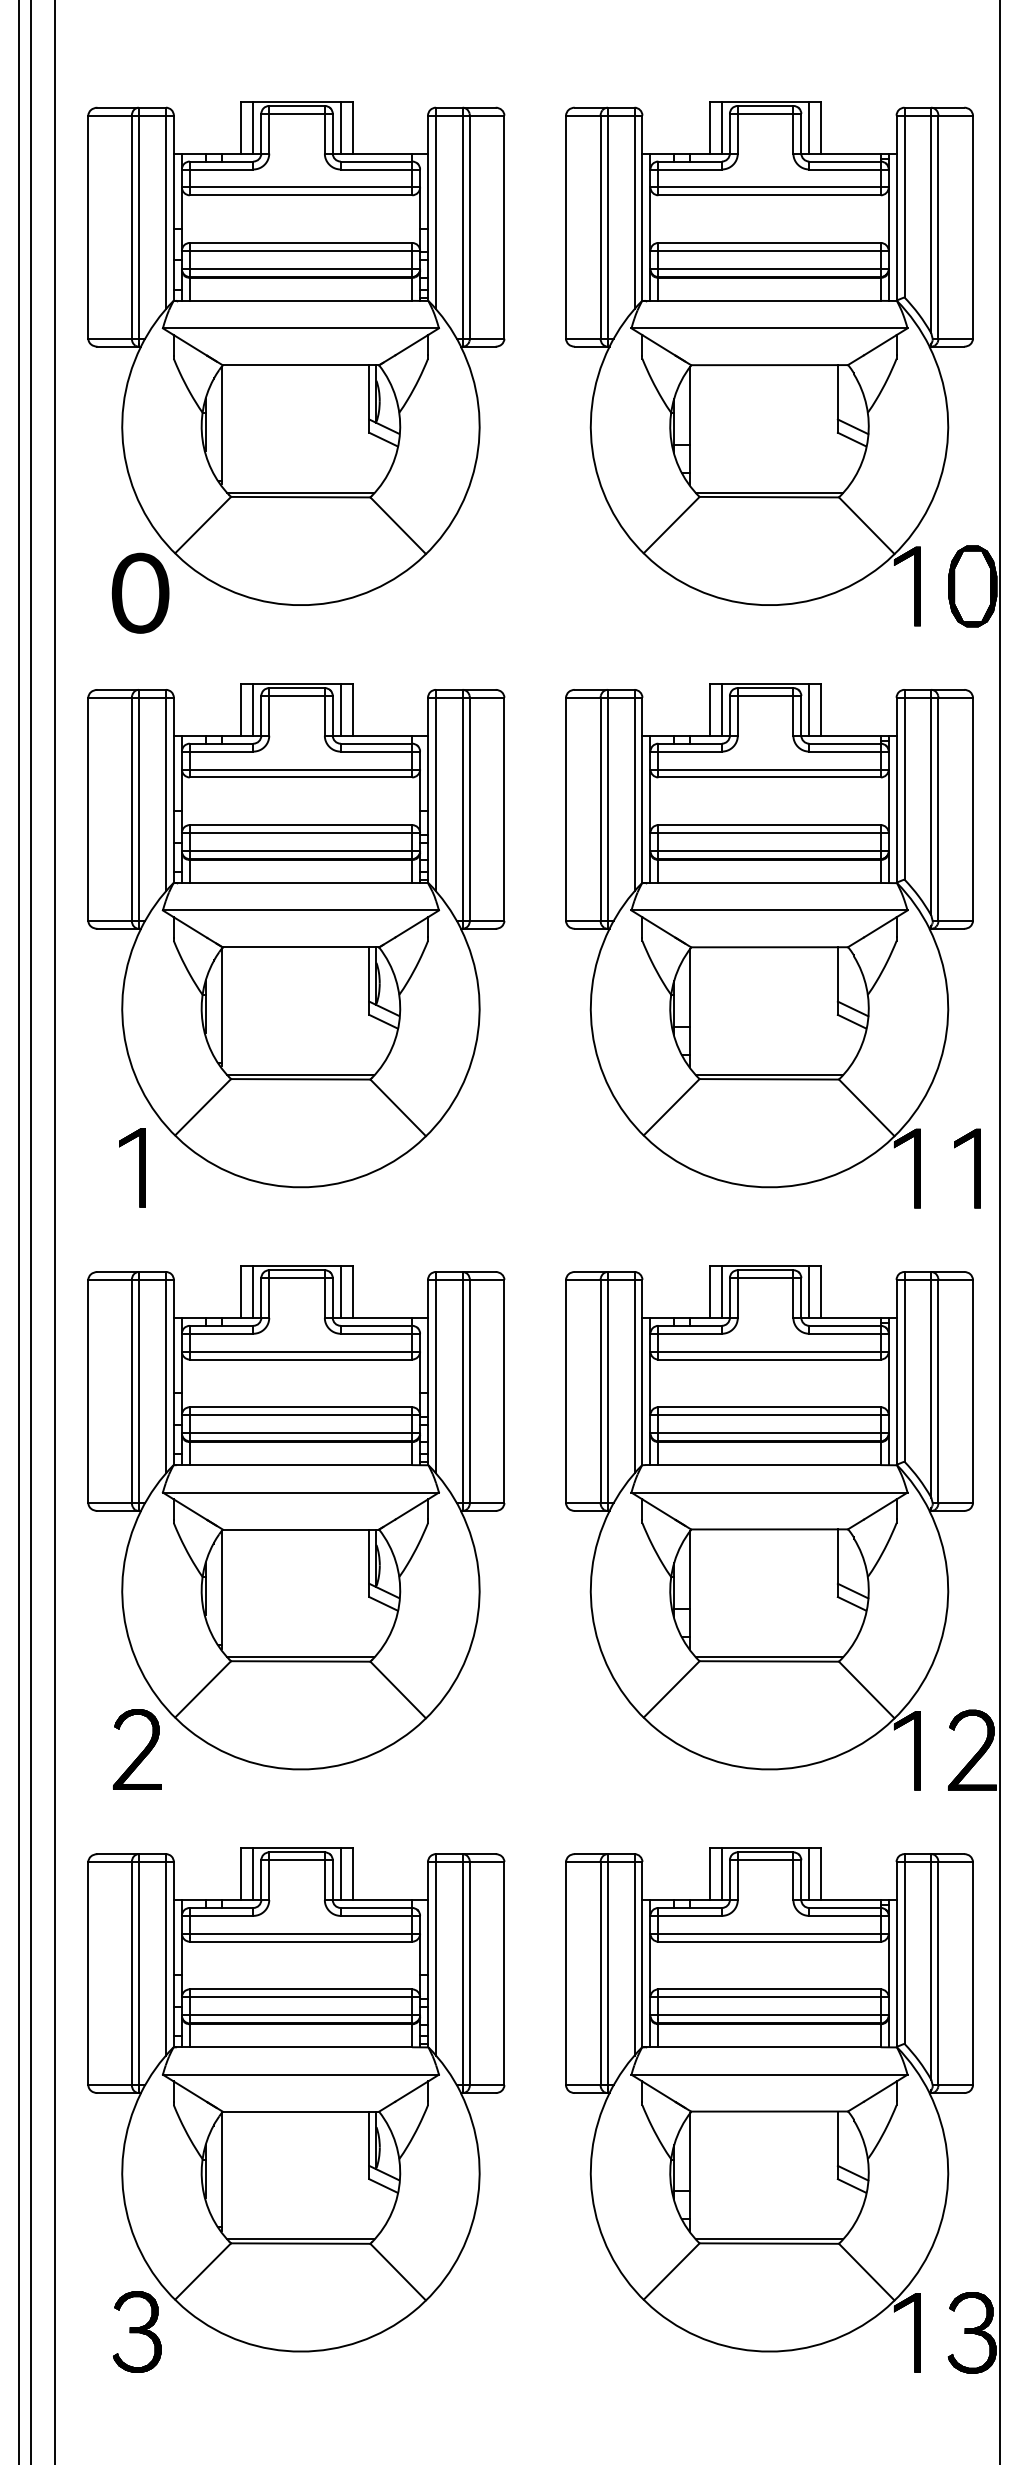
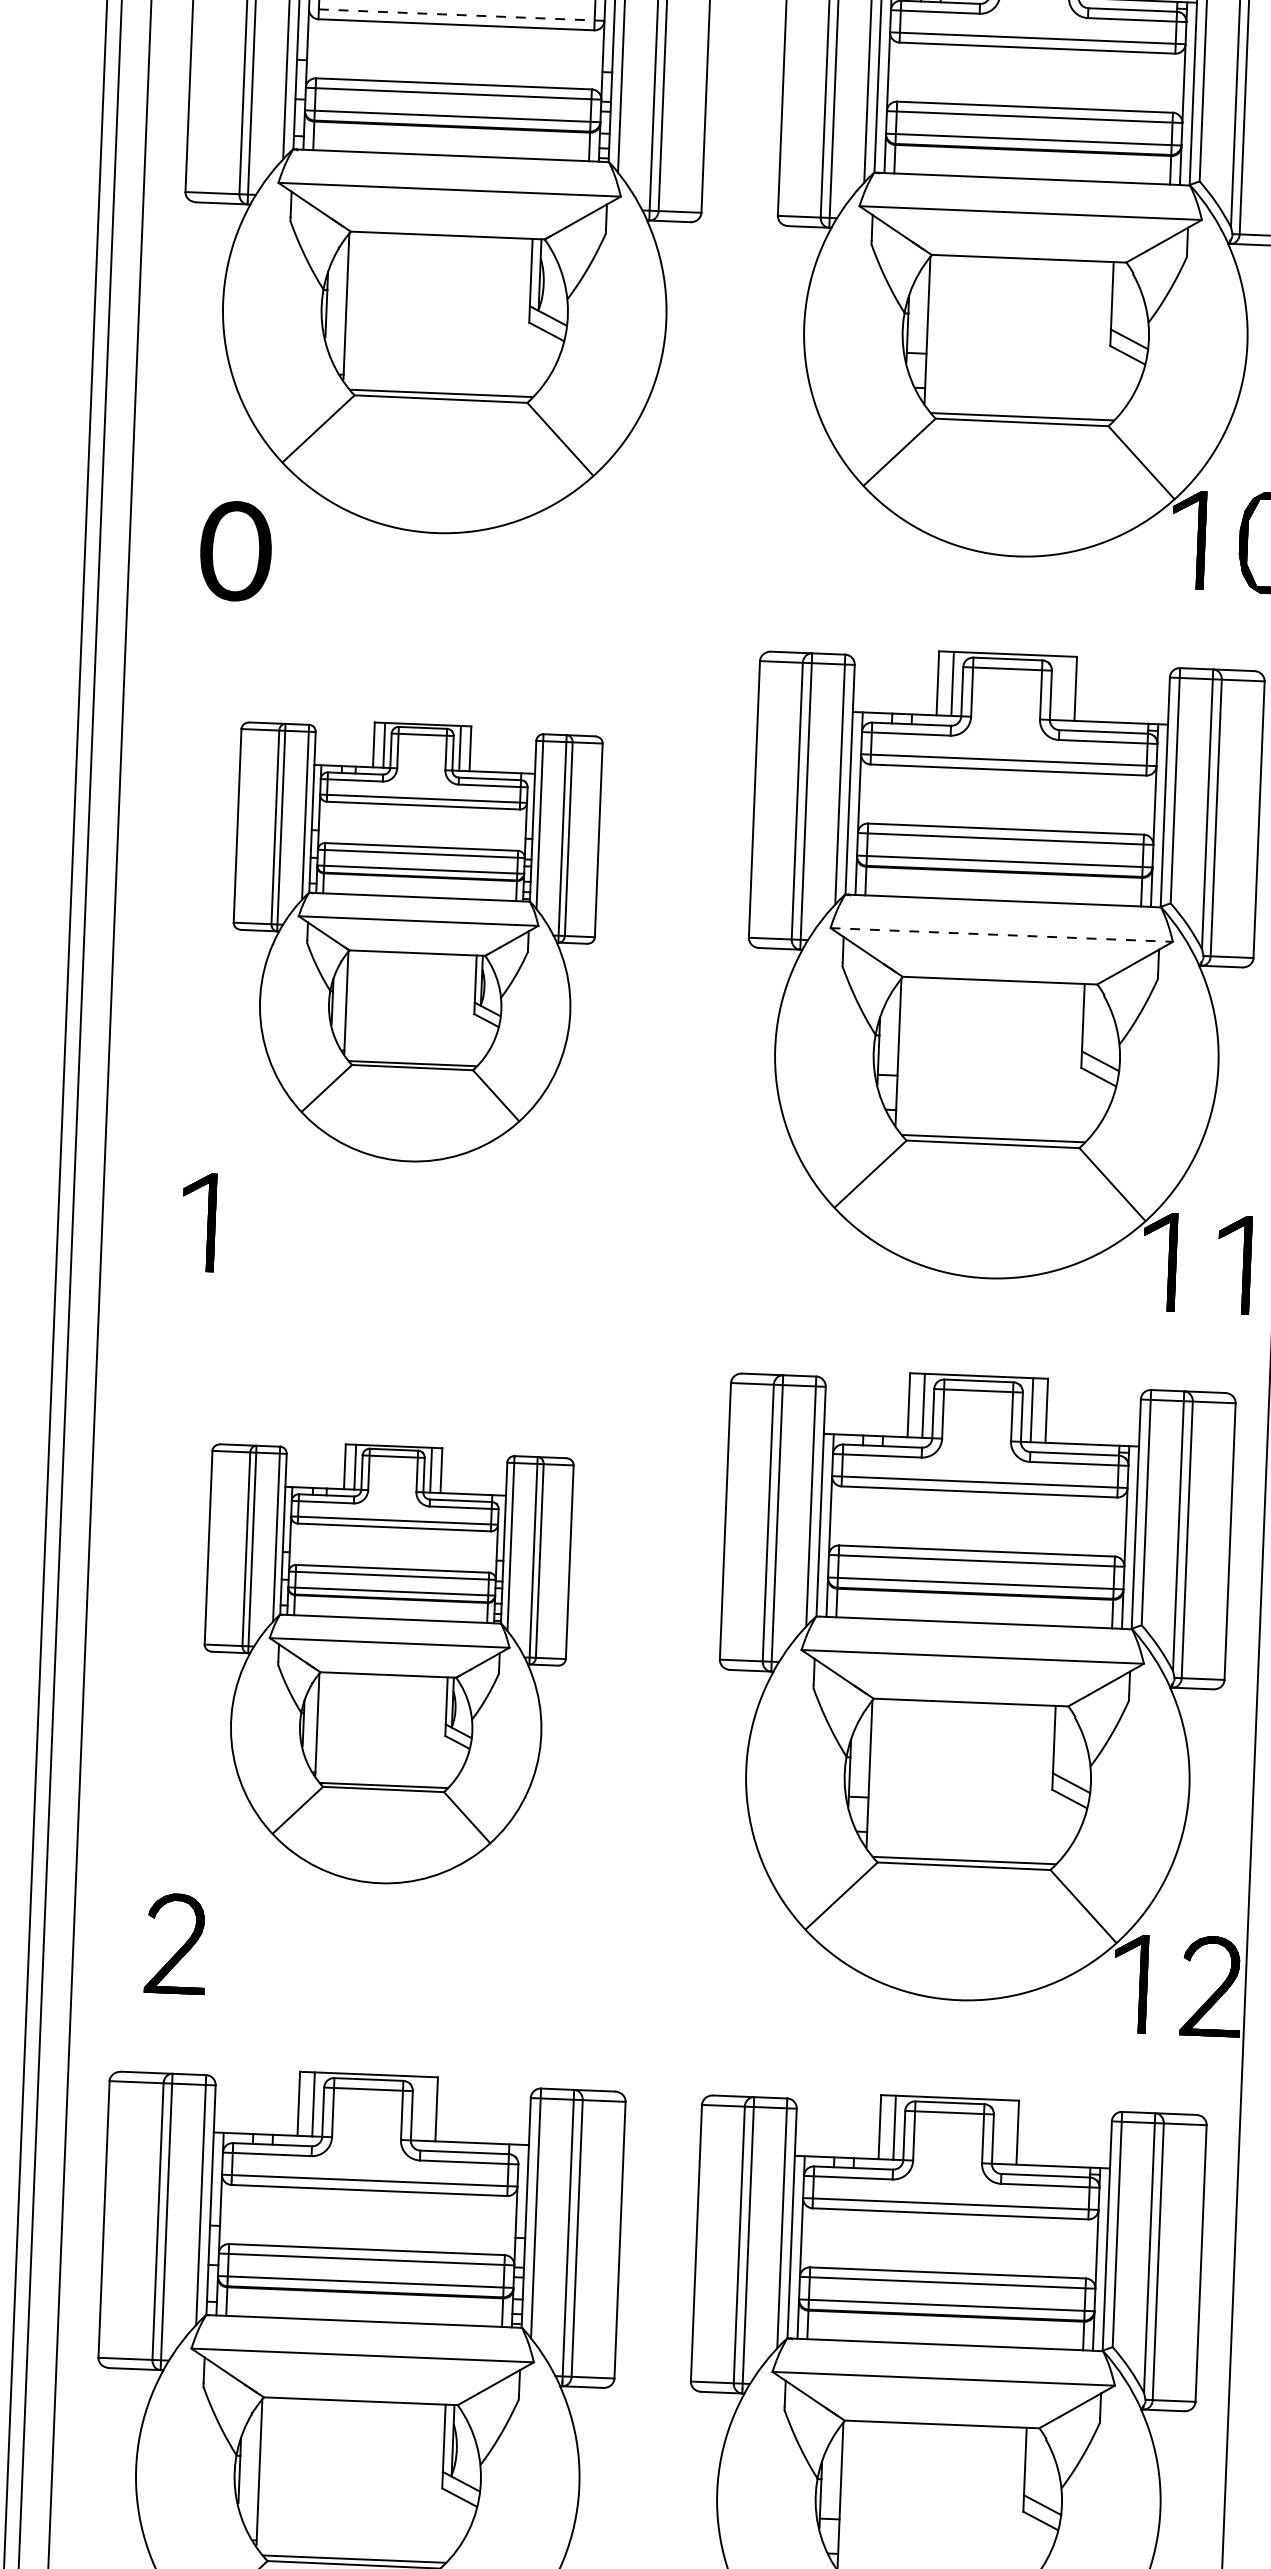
line: (300, 187) -> (456, 15), solid -> dashed
text: (140, 592) -> (235, 550), moved
line: (809, 709) -> (1061, 687), removed
line: (770, 910) -> (1002, 935), solid -> dashed
part: (296, 935) -> (413, 942), size x0.7
part: (296, 1517) -> (384, 1664), size x0.7
line: (340, 1874) -> (421, 2109), removed
line: (809, 1874) -> (1003, 2132), removed

